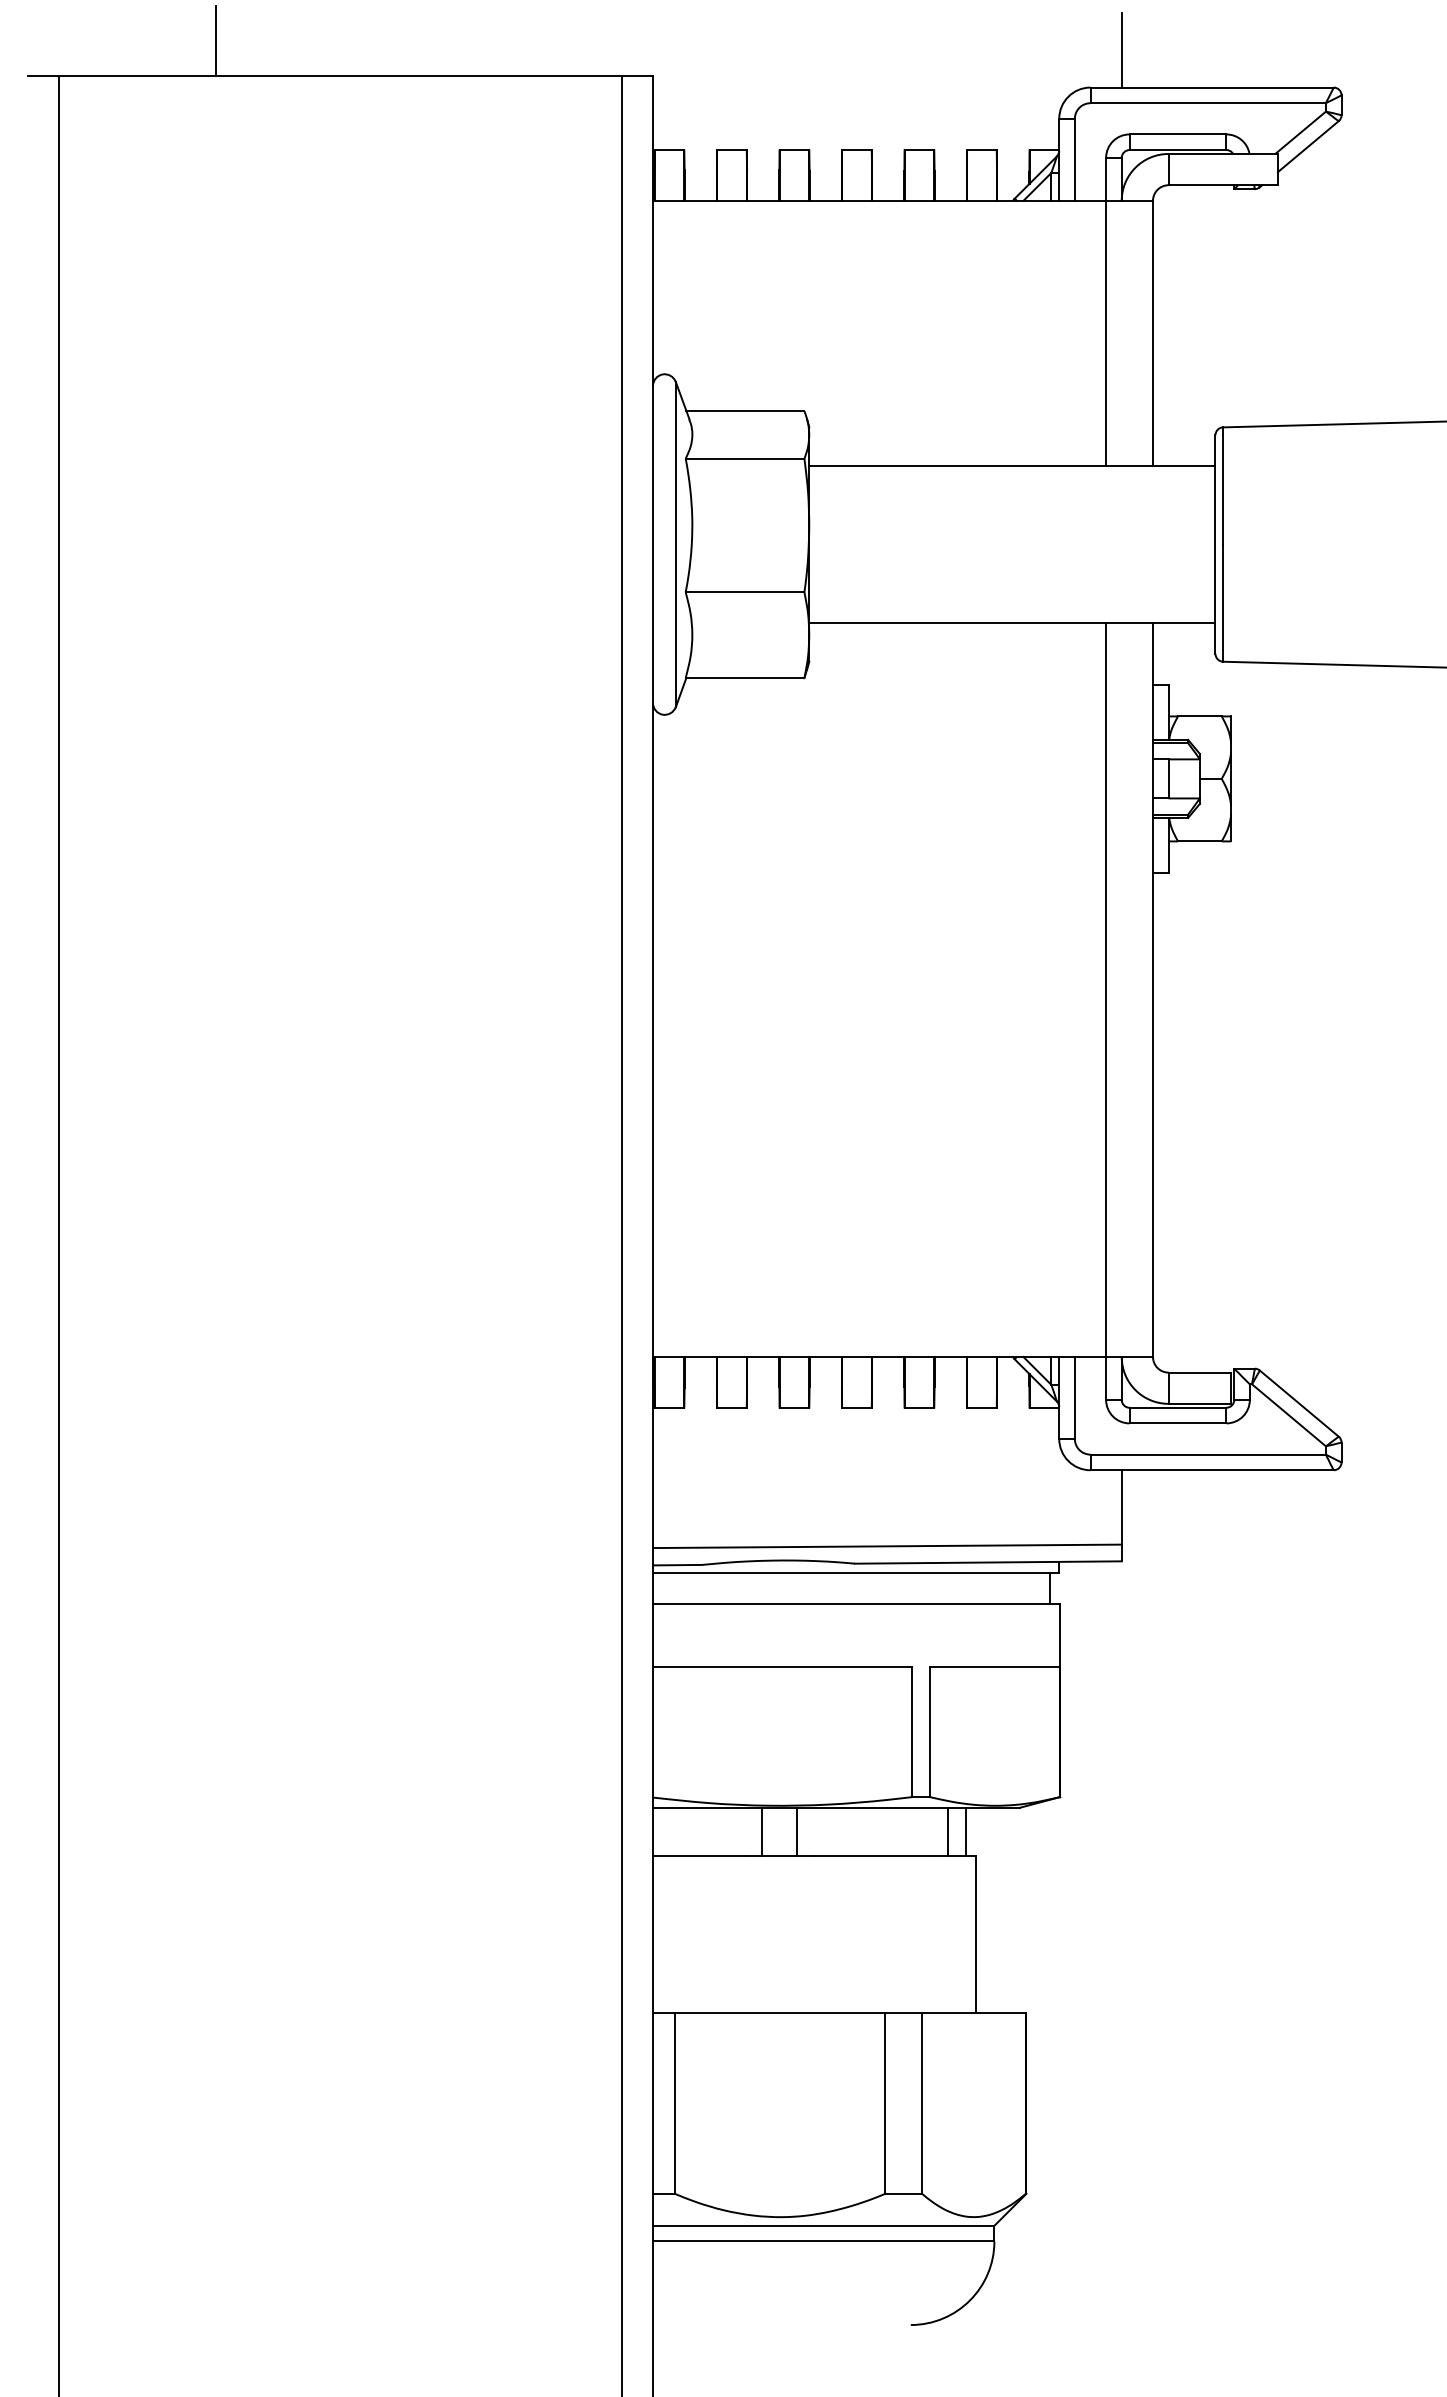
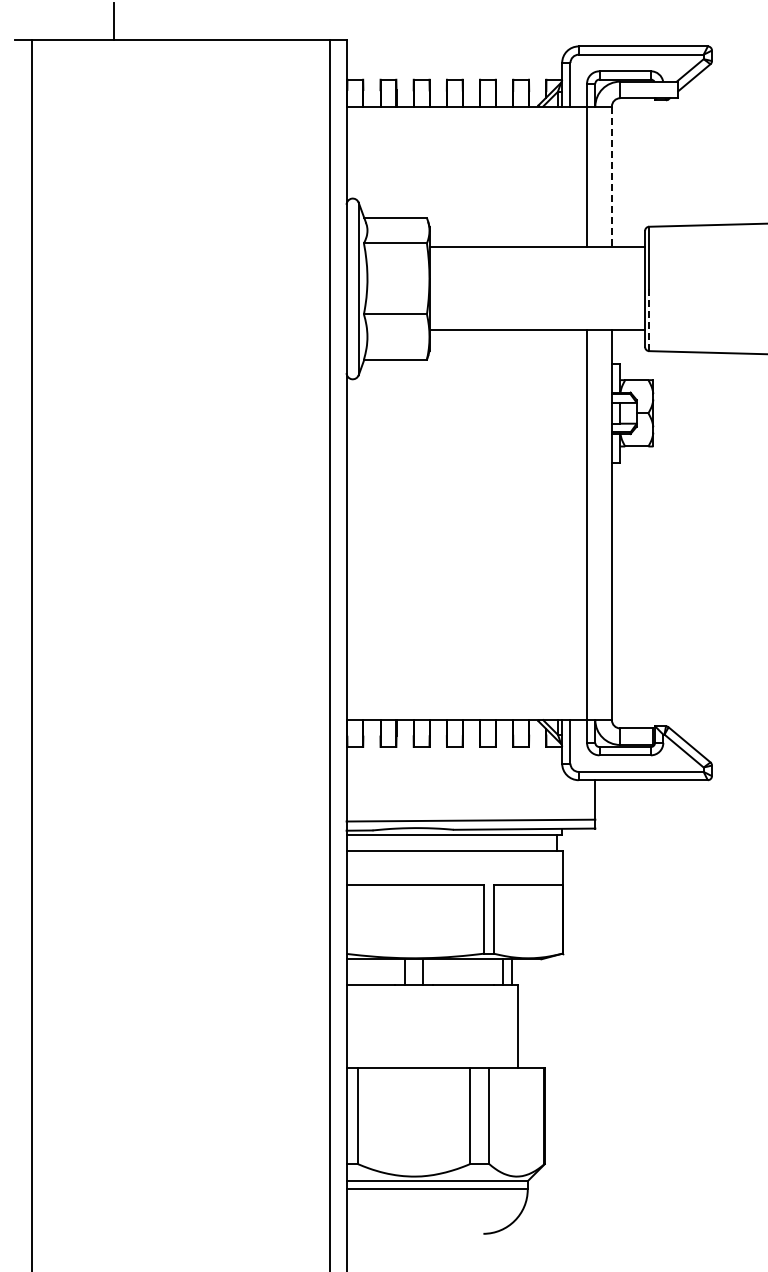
line: (1122, 50) -> (595, 26), removed
line: (1152, 334) -> (611, 177), solid -> dashed
line: (1223, 604) -> (649, 320), solid -> dashed

